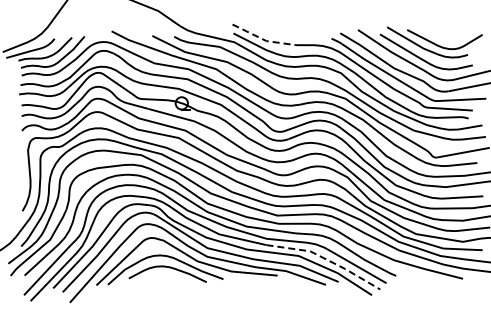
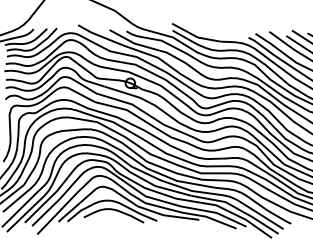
line: (263, 39) -> (195, 36), dashed -> solid
line: (326, 259) -> (237, 208), dashed -> solid

